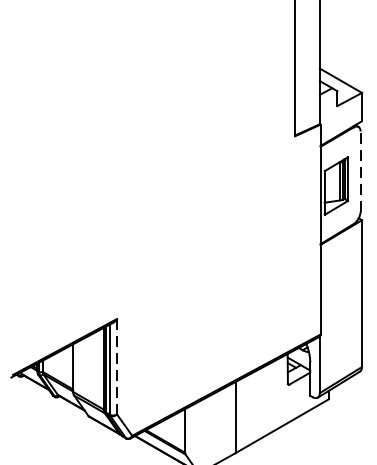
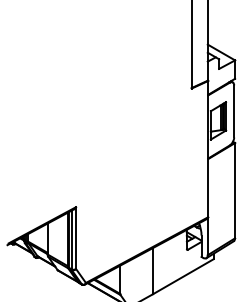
line: (361, 170) -> (234, 110), dashed -> solid
line: (117, 367) -> (76, 238), dashed -> solid

